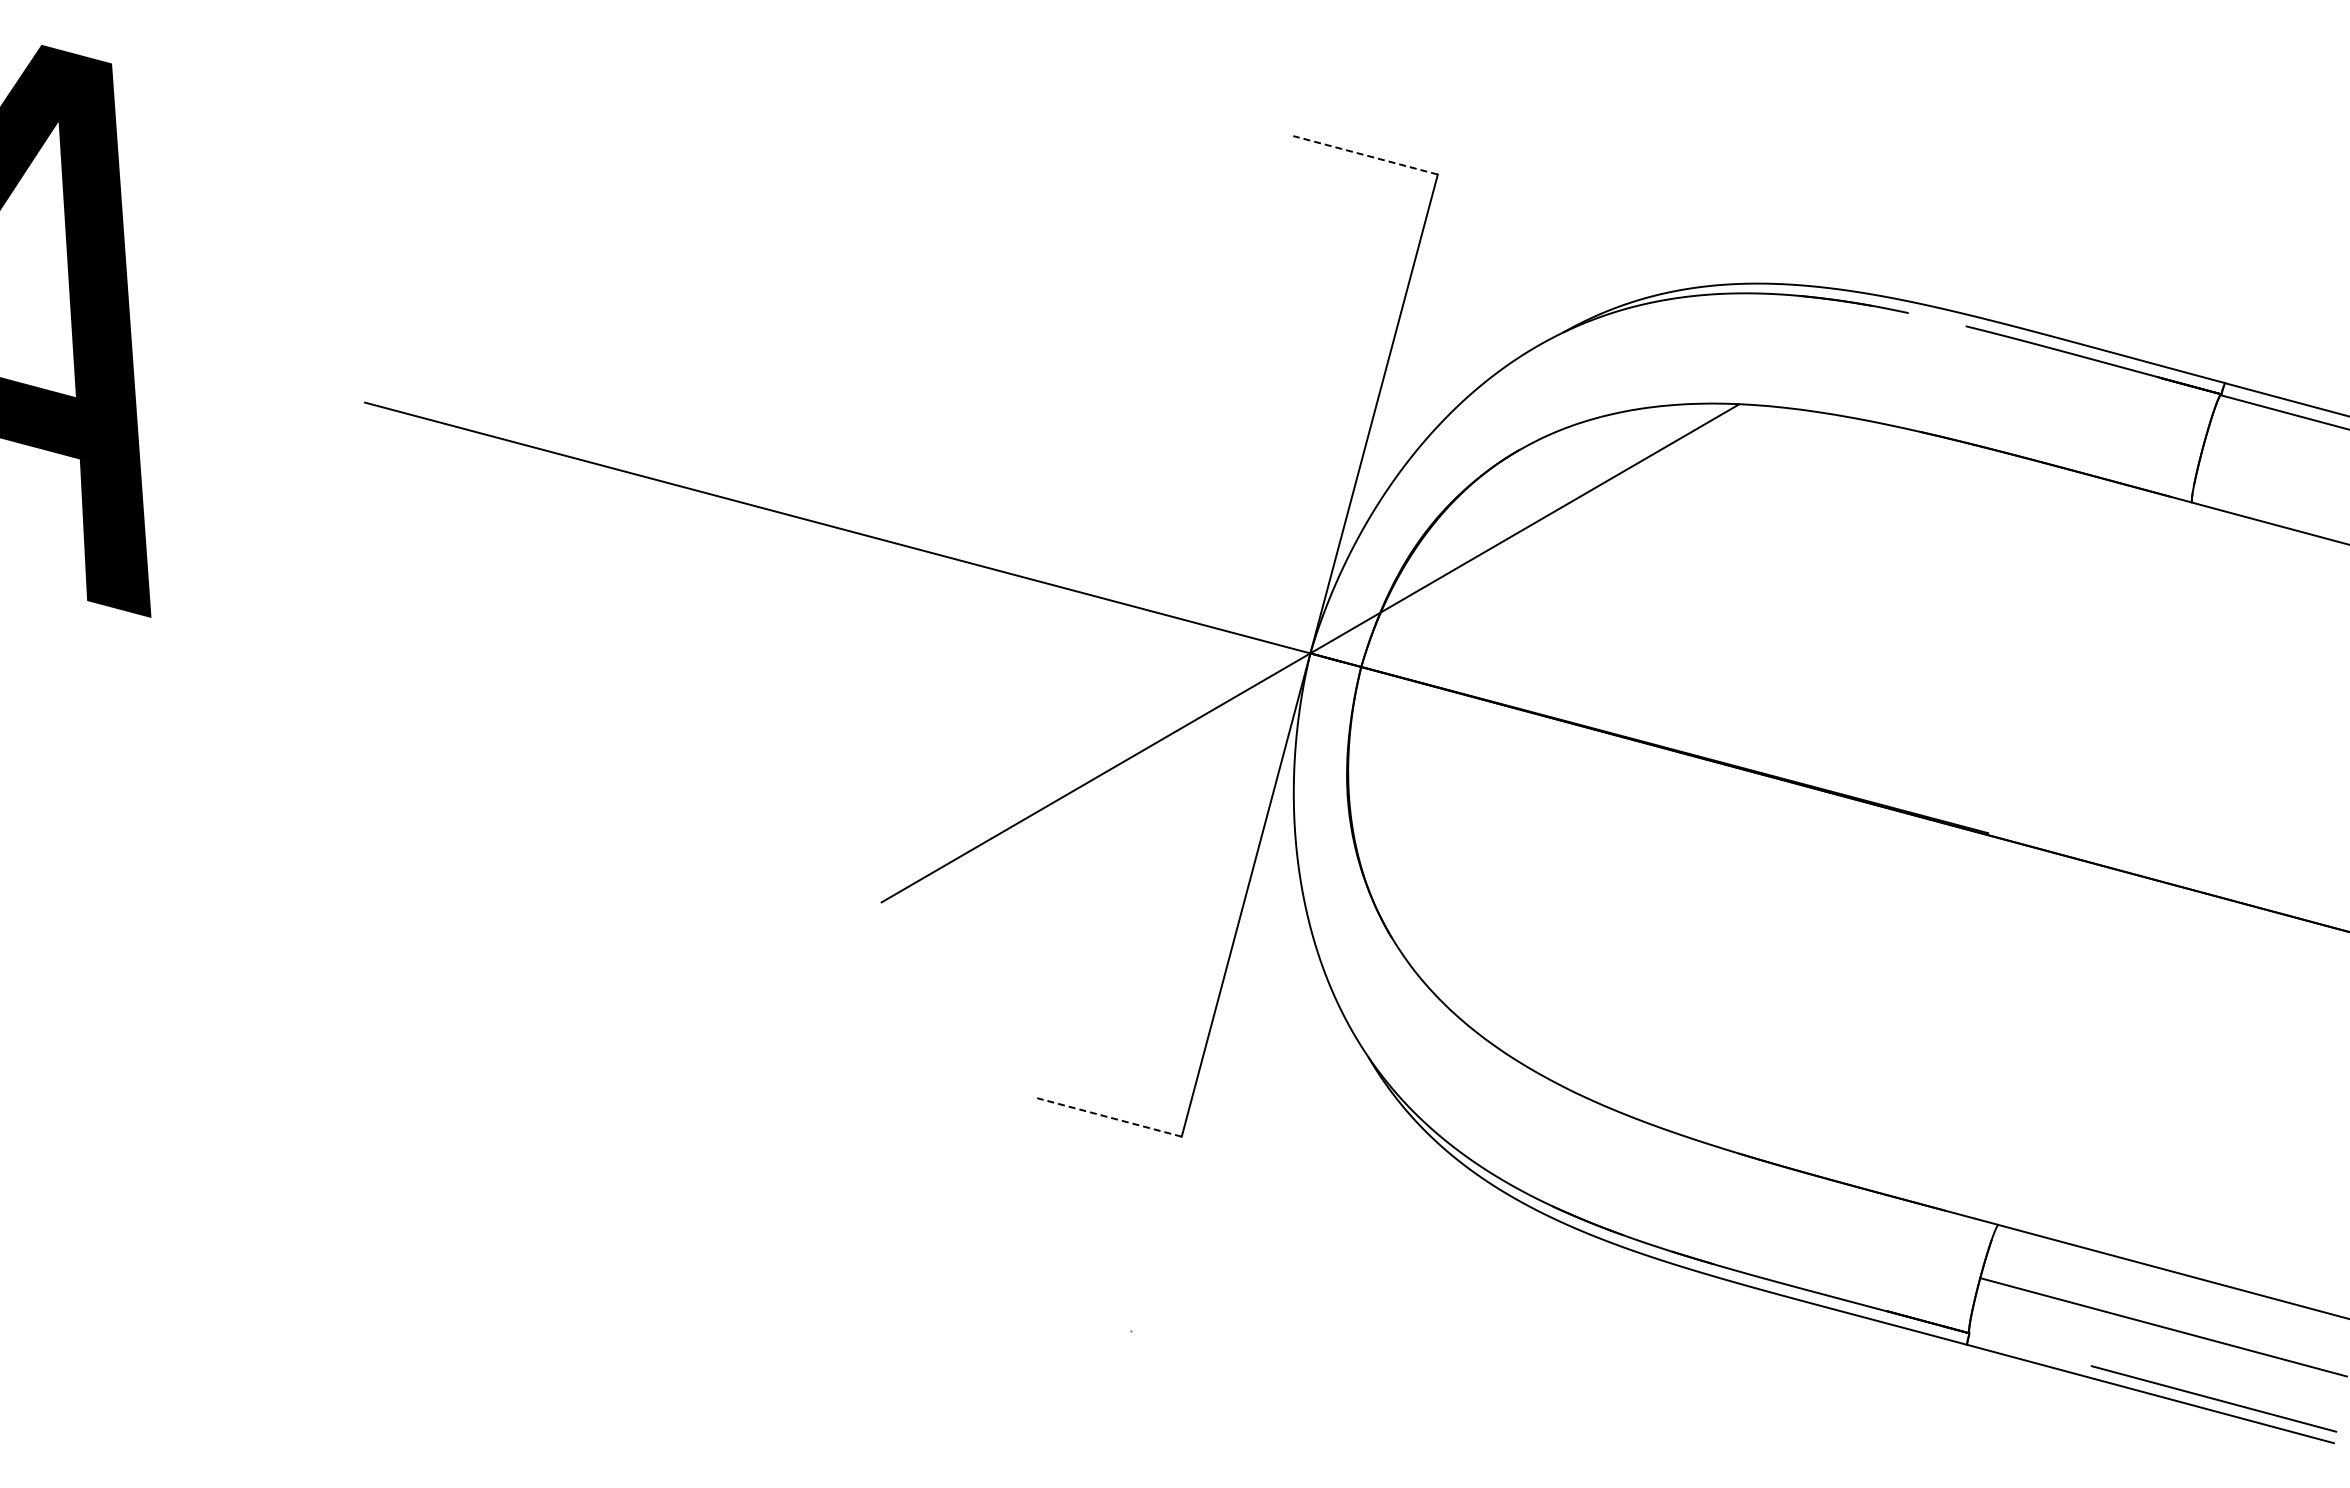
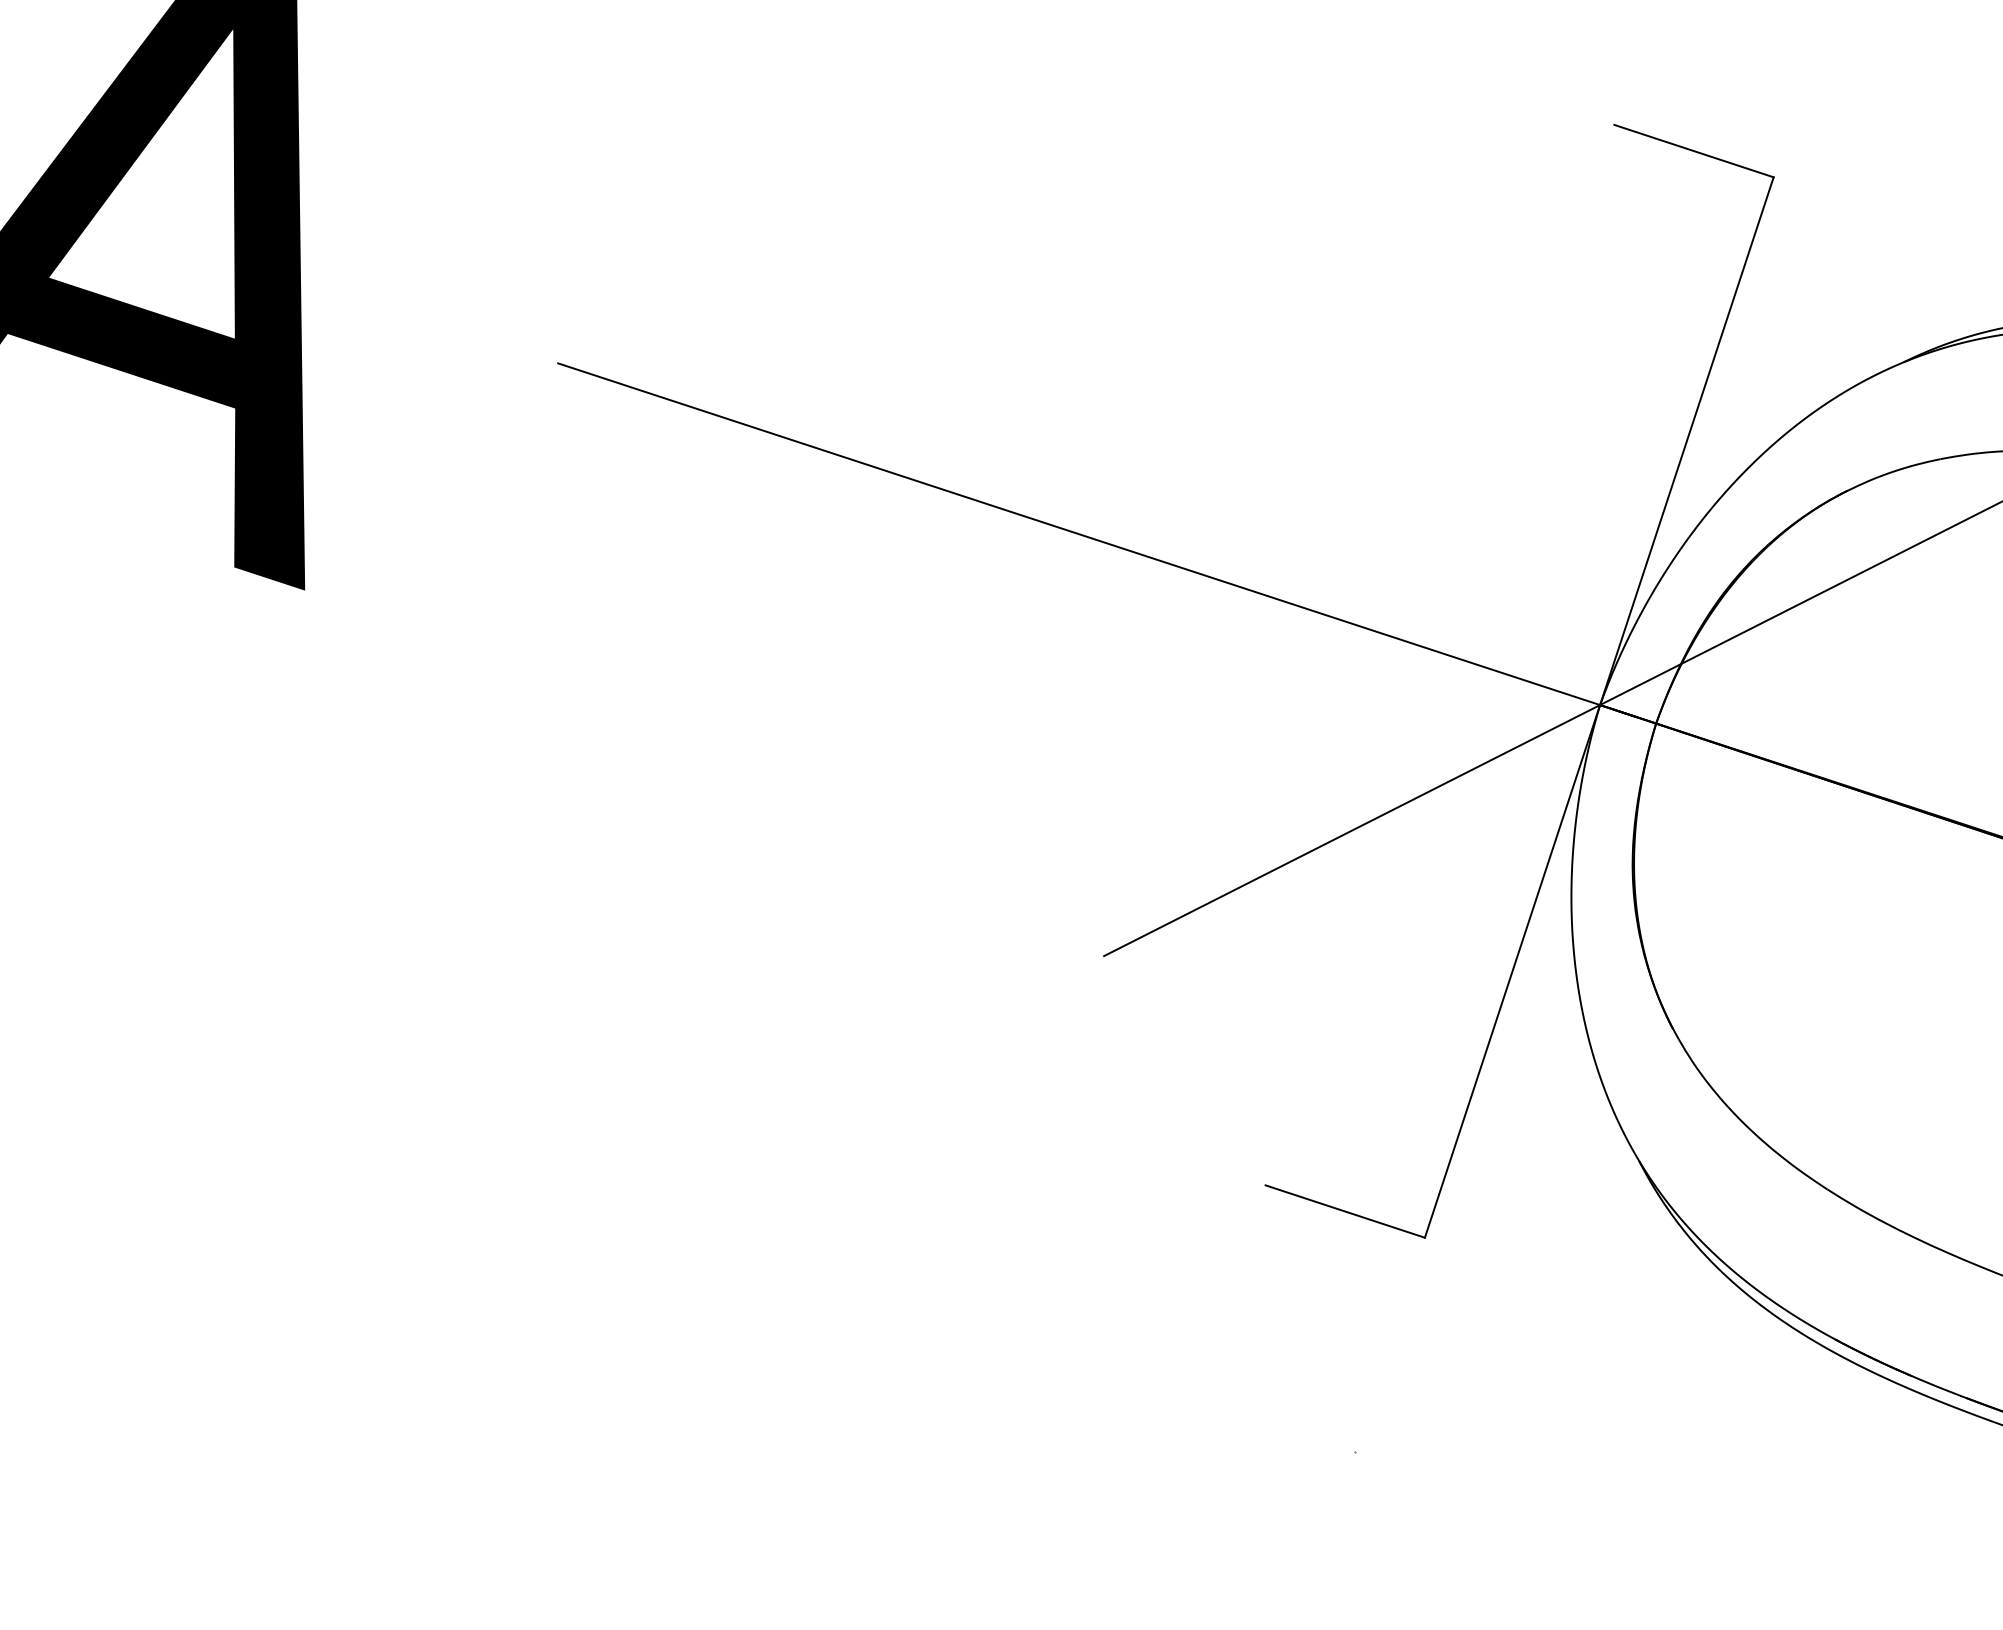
line: (1365, 155) -> (1693, 151), dashed -> solid
line: (1109, 1117) -> (1345, 1211), dashed -> solid

